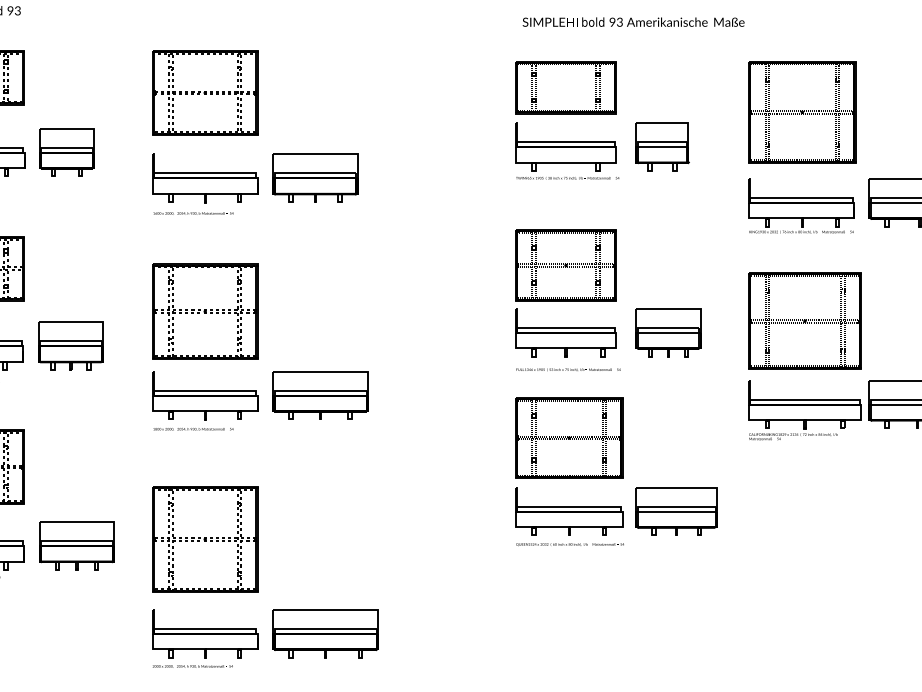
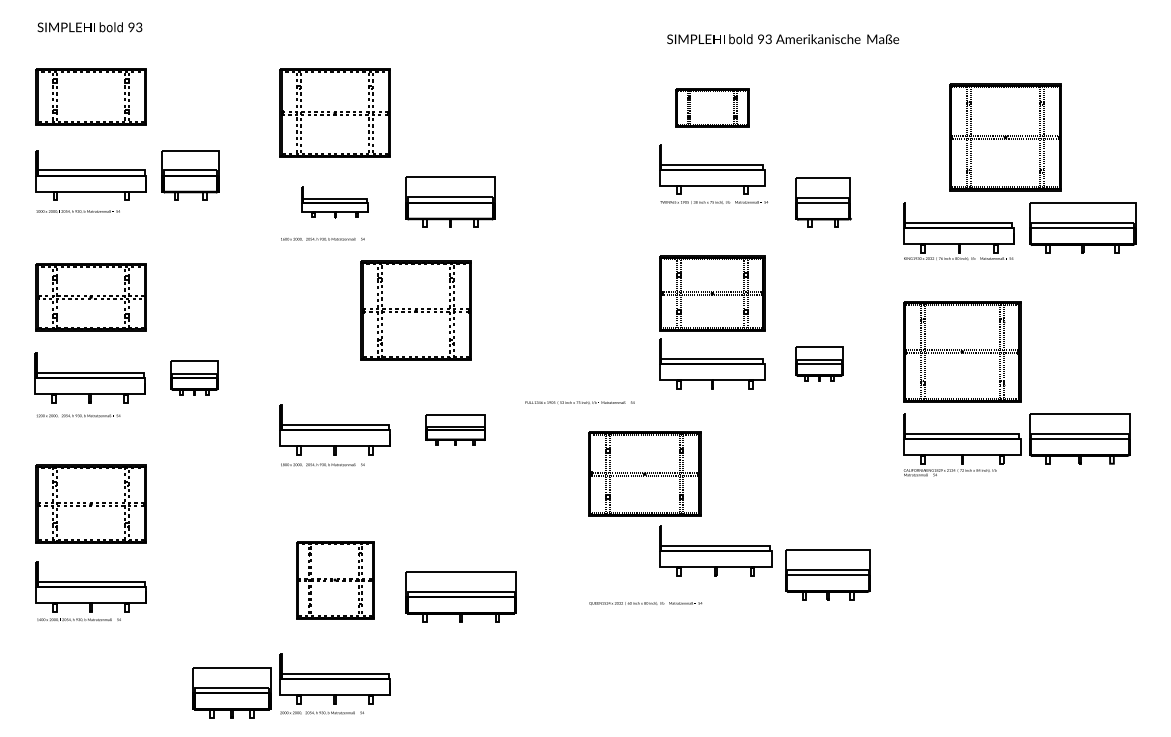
part: (566, 87) -> (712, 107), size x0.7
part: (802, 112) -> (1005, 137), moved
part: (662, 146) -> (823, 202), moved
part: (204, 178) -> (334, 202), size x0.6
part: (204, 311) -> (415, 310), moved
part: (668, 332) -> (819, 363), size x0.7
part: (70, 345) -> (194, 377), size x0.7
text: (568, 369) -> (579, 402), moved
part: (320, 395) -> (455, 429), size x0.6
part: (568, 437) -> (644, 473), moved
part: (676, 511) -> (827, 574), moved
part: (204, 538) -> (334, 579), size x0.7
text: (569, 544) -> (645, 603), moved
part: (76, 545) -> (231, 692), moved
part: (325, 633) -> (460, 596), moved

